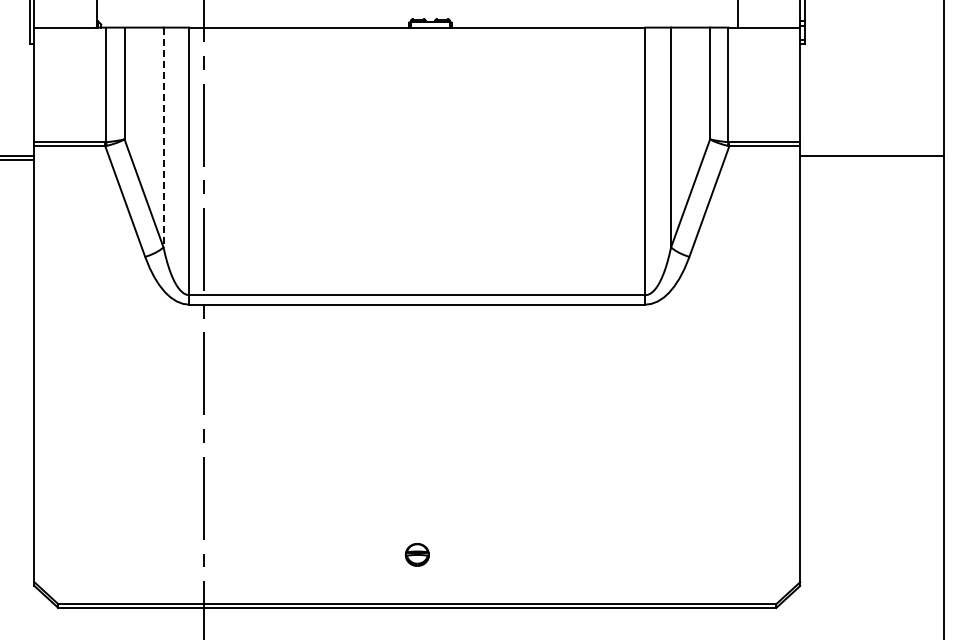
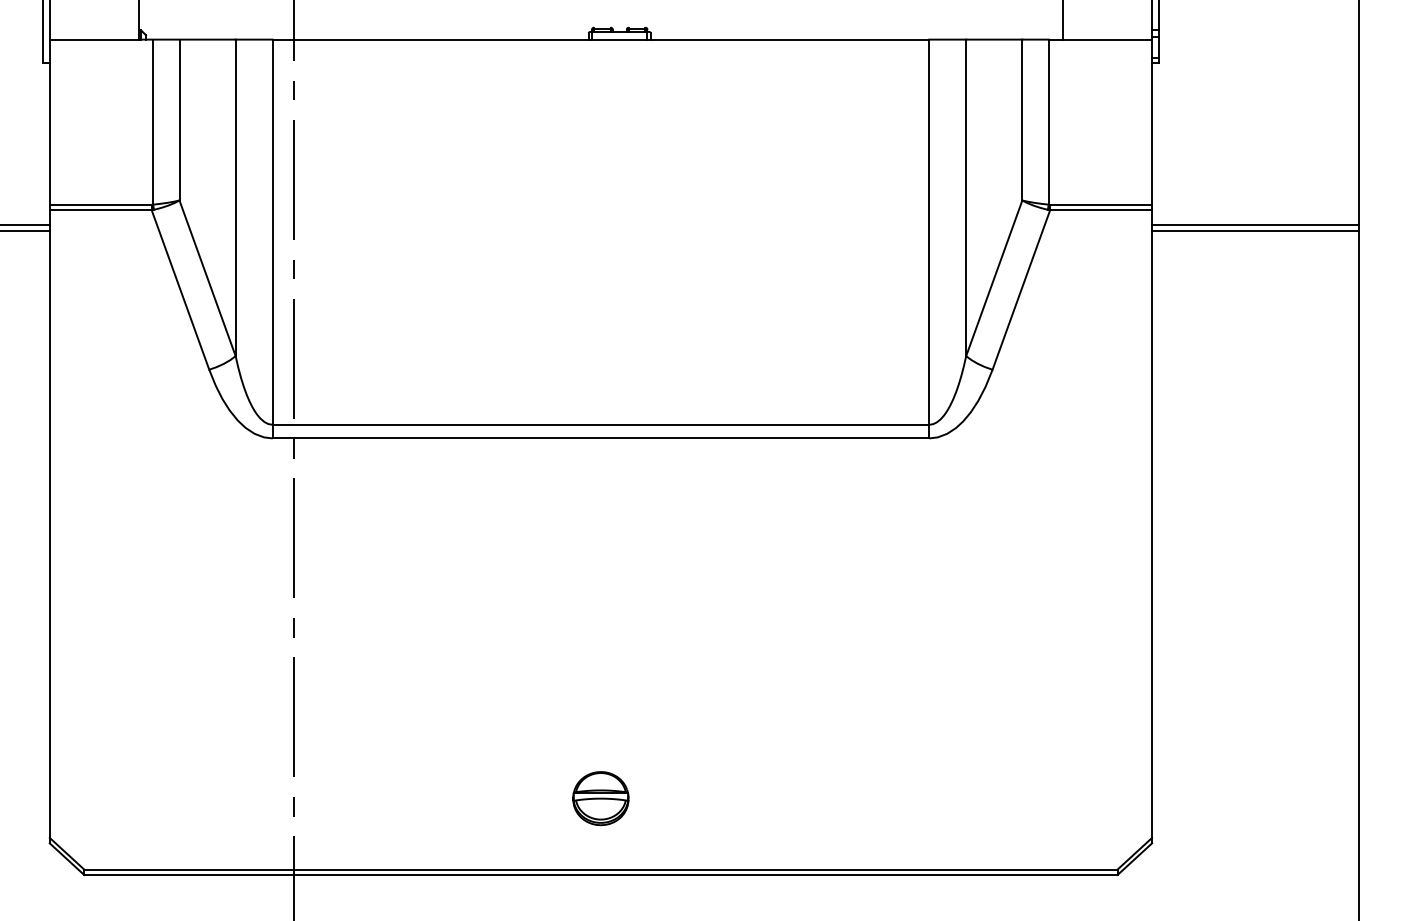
line: (163, 137) -> (235, 197), dashed -> solid
line: (871, 160) -> (1254, 230), added
part: (417, 554) -> (601, 798), size x1.67

